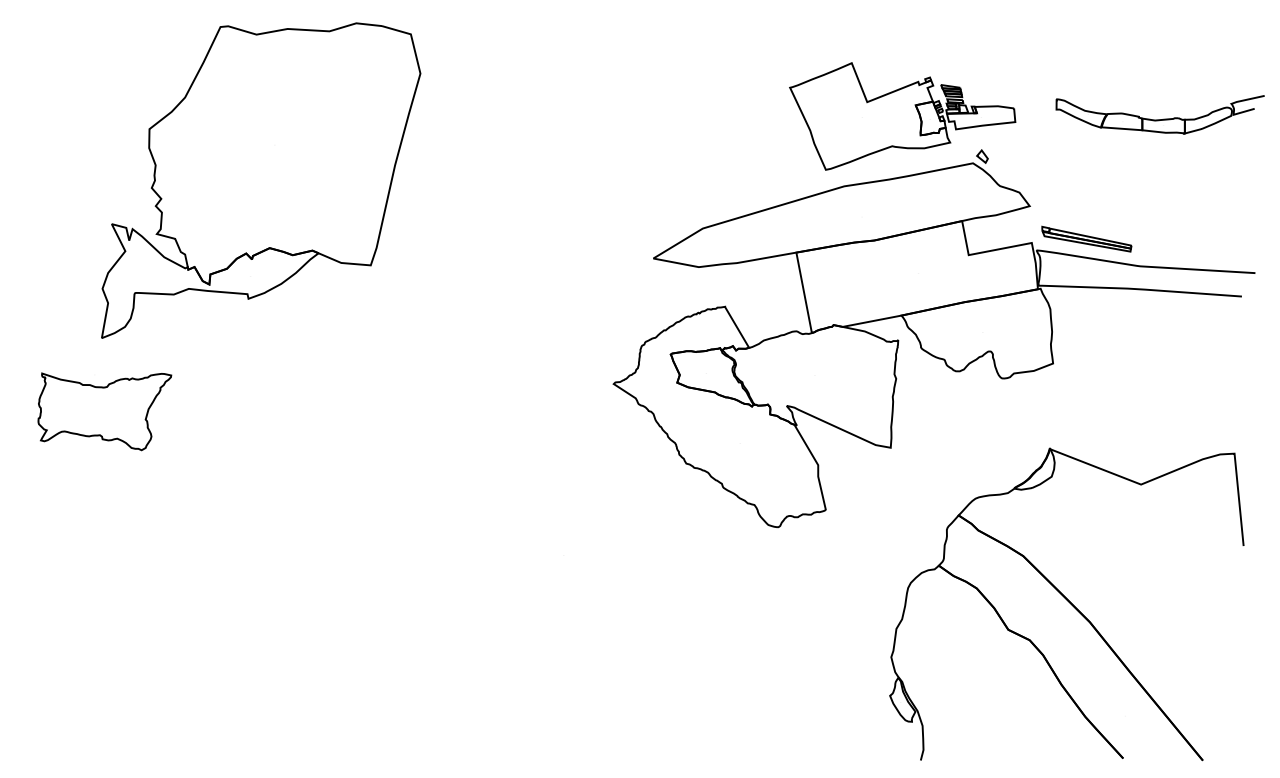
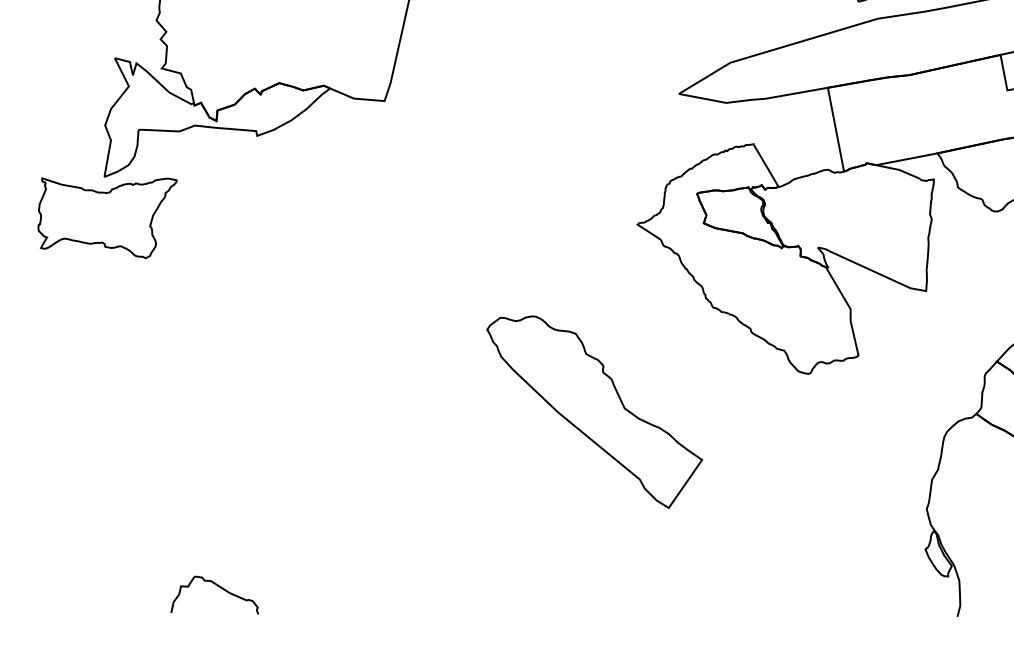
part: (104, 411) -> (107, 217), moved
part: (572, 563) -> (594, 411), added
curve: (213, 733) -> (220, 588), added

